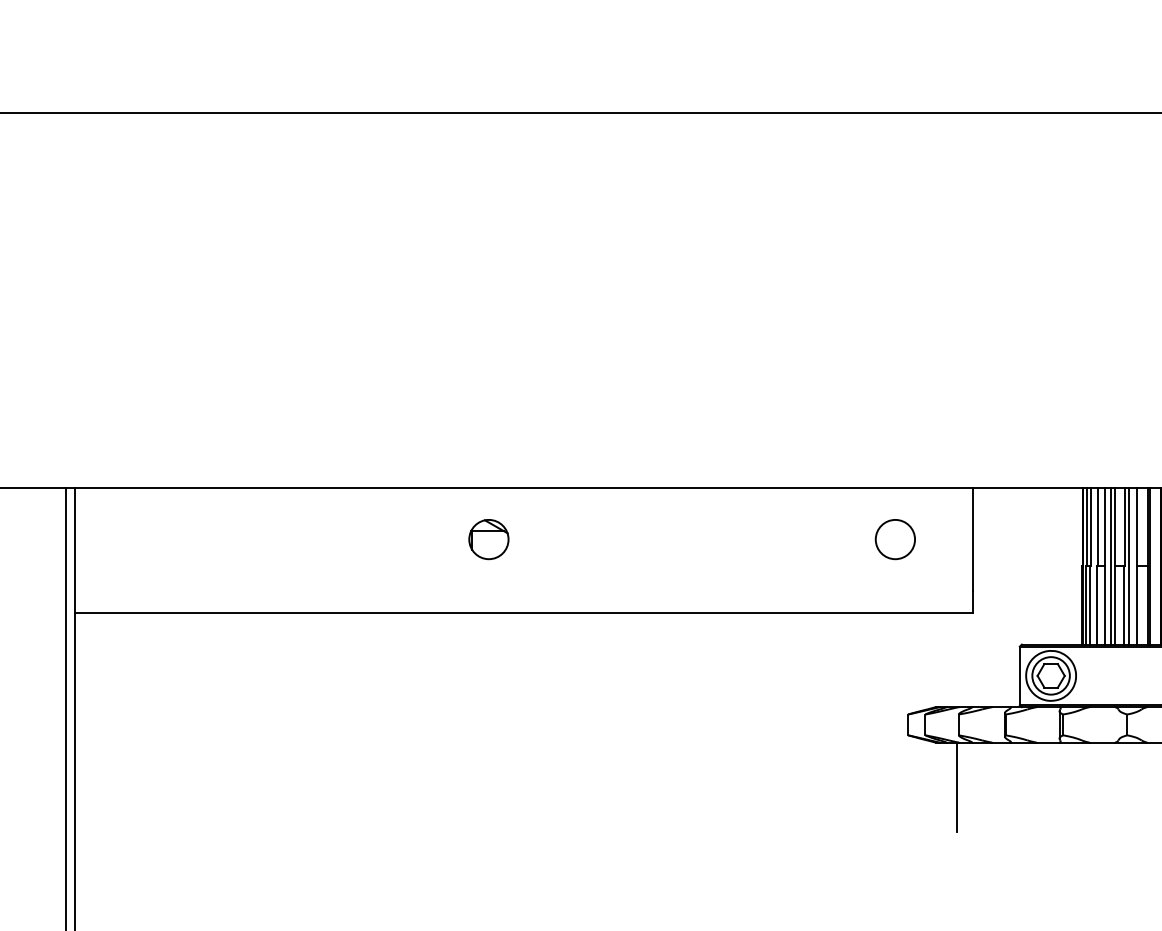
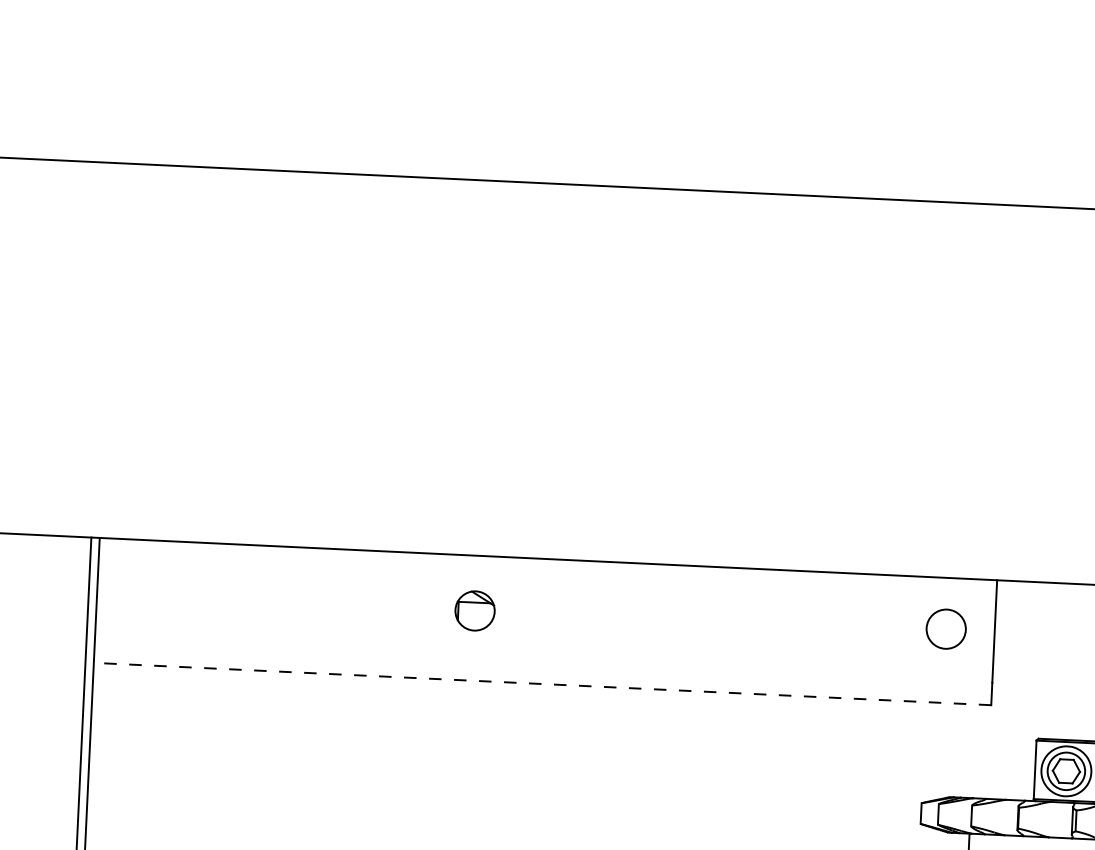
part: (488, 539) -> (474, 610), moved
circle: (894, 539) -> (945, 629), moved
line: (523, 613) -> (542, 684), solid -> dashed

